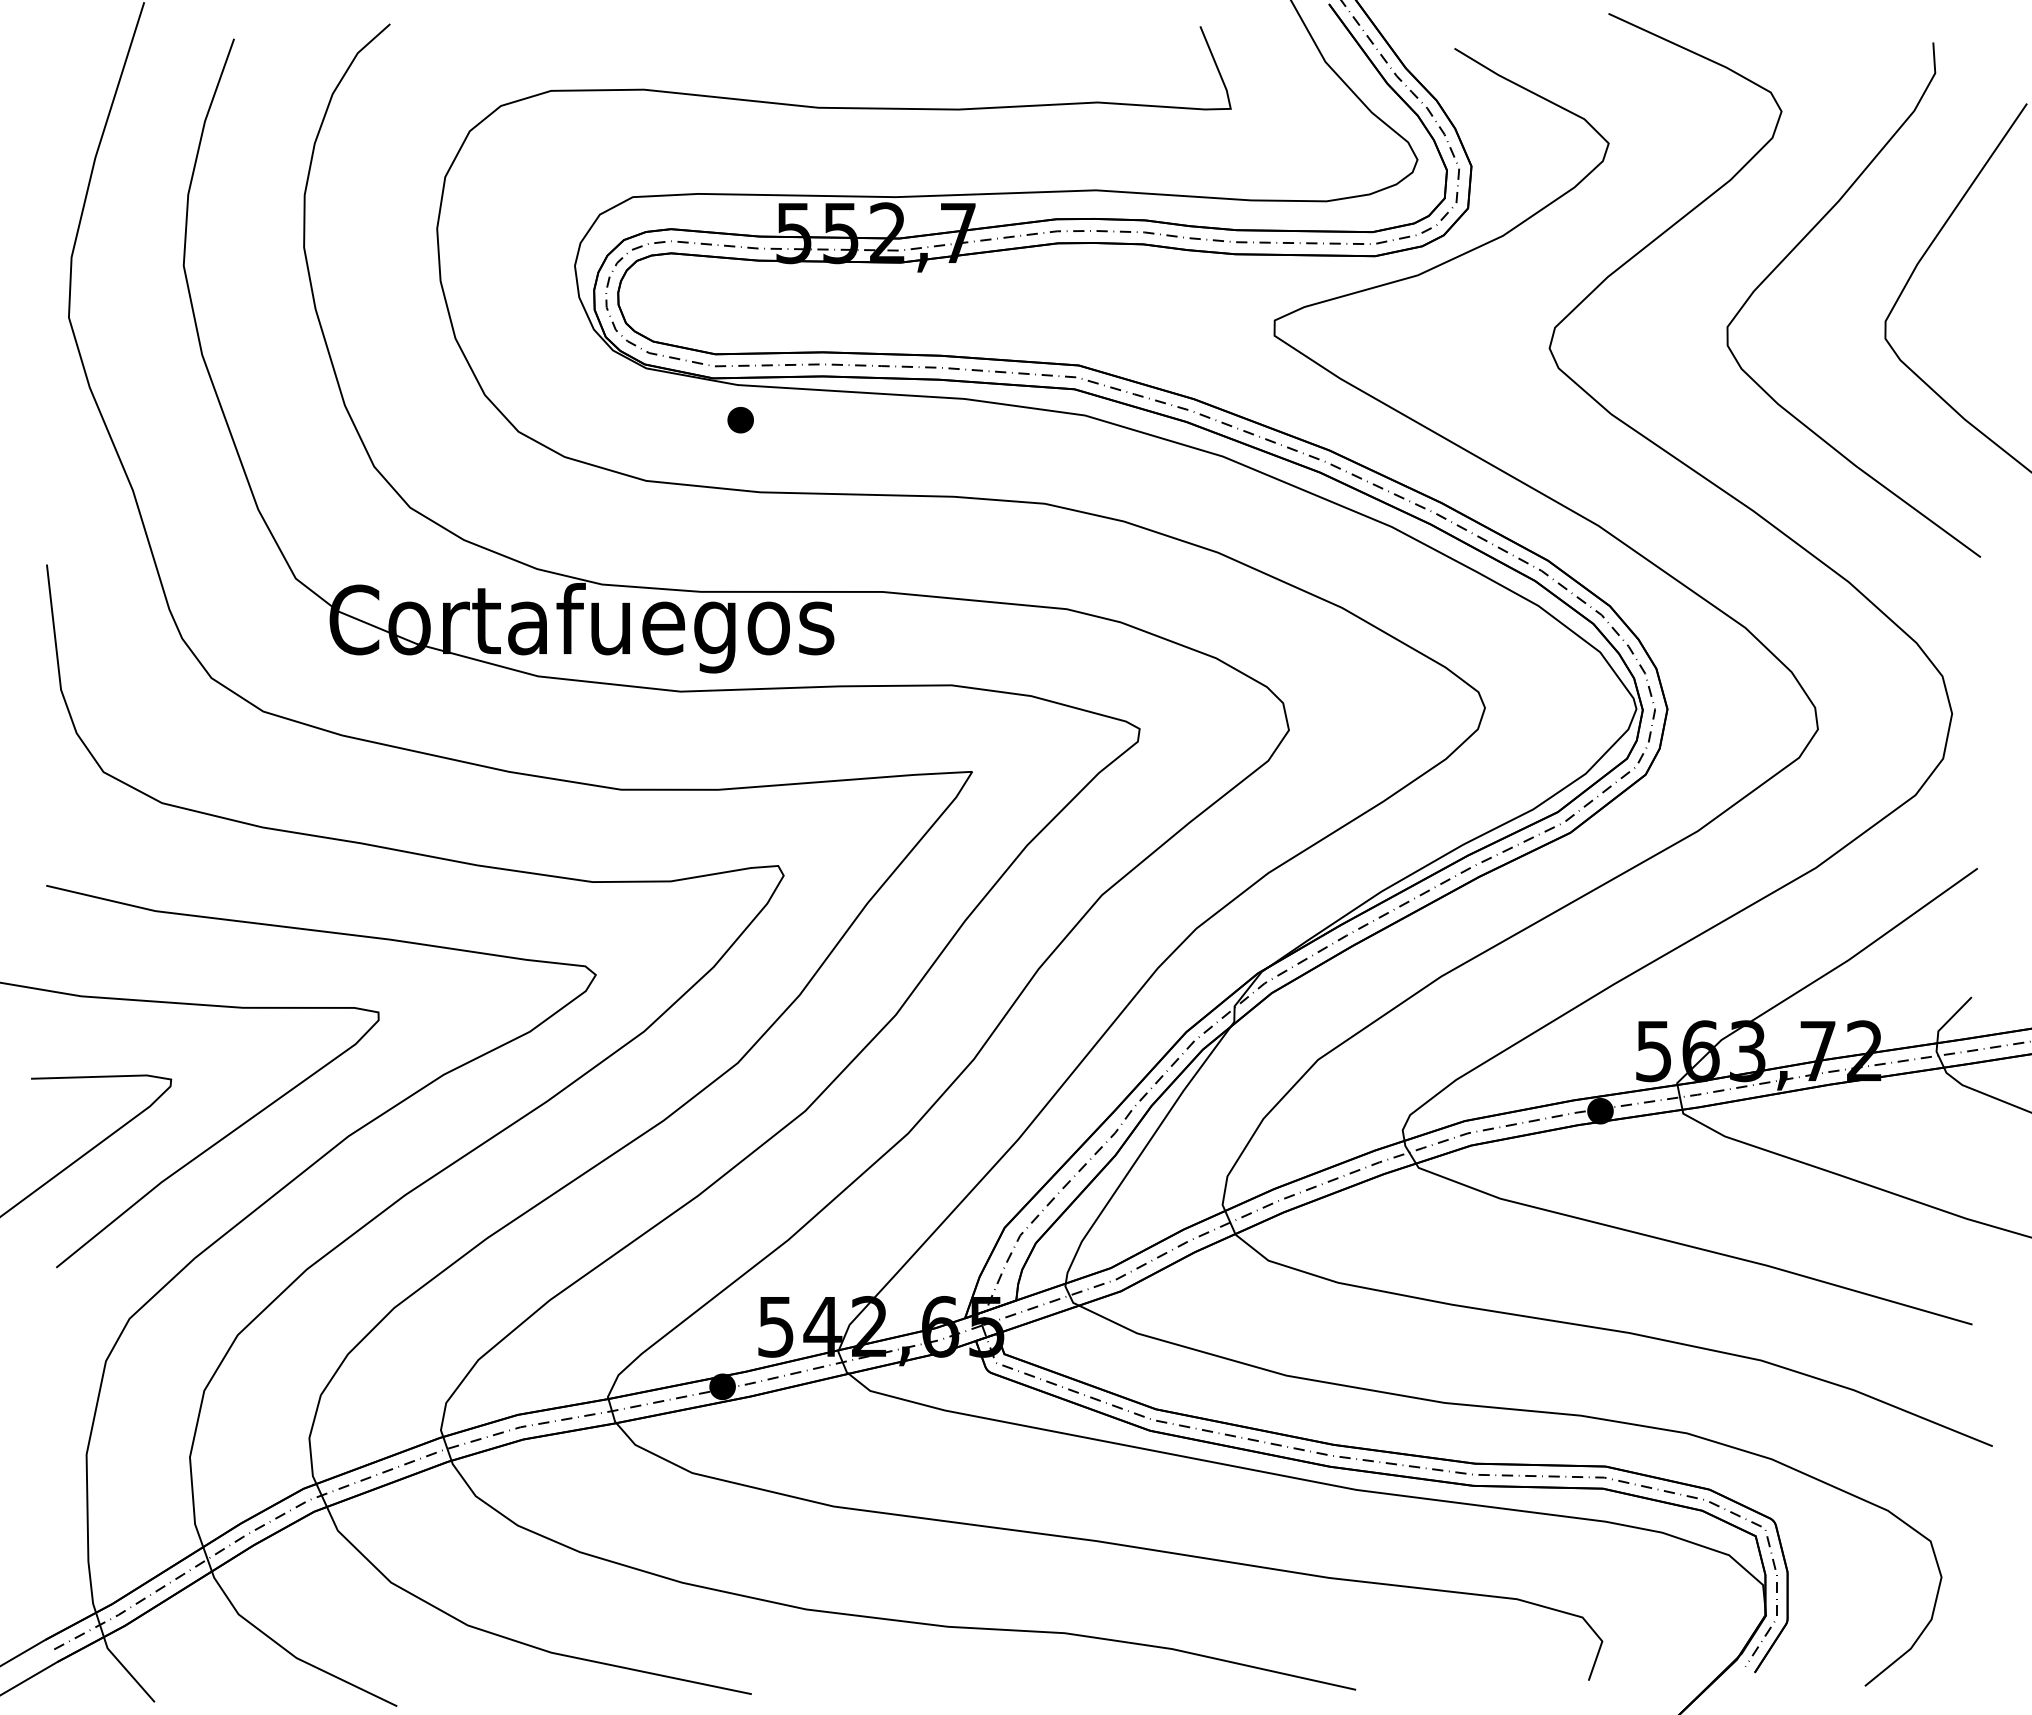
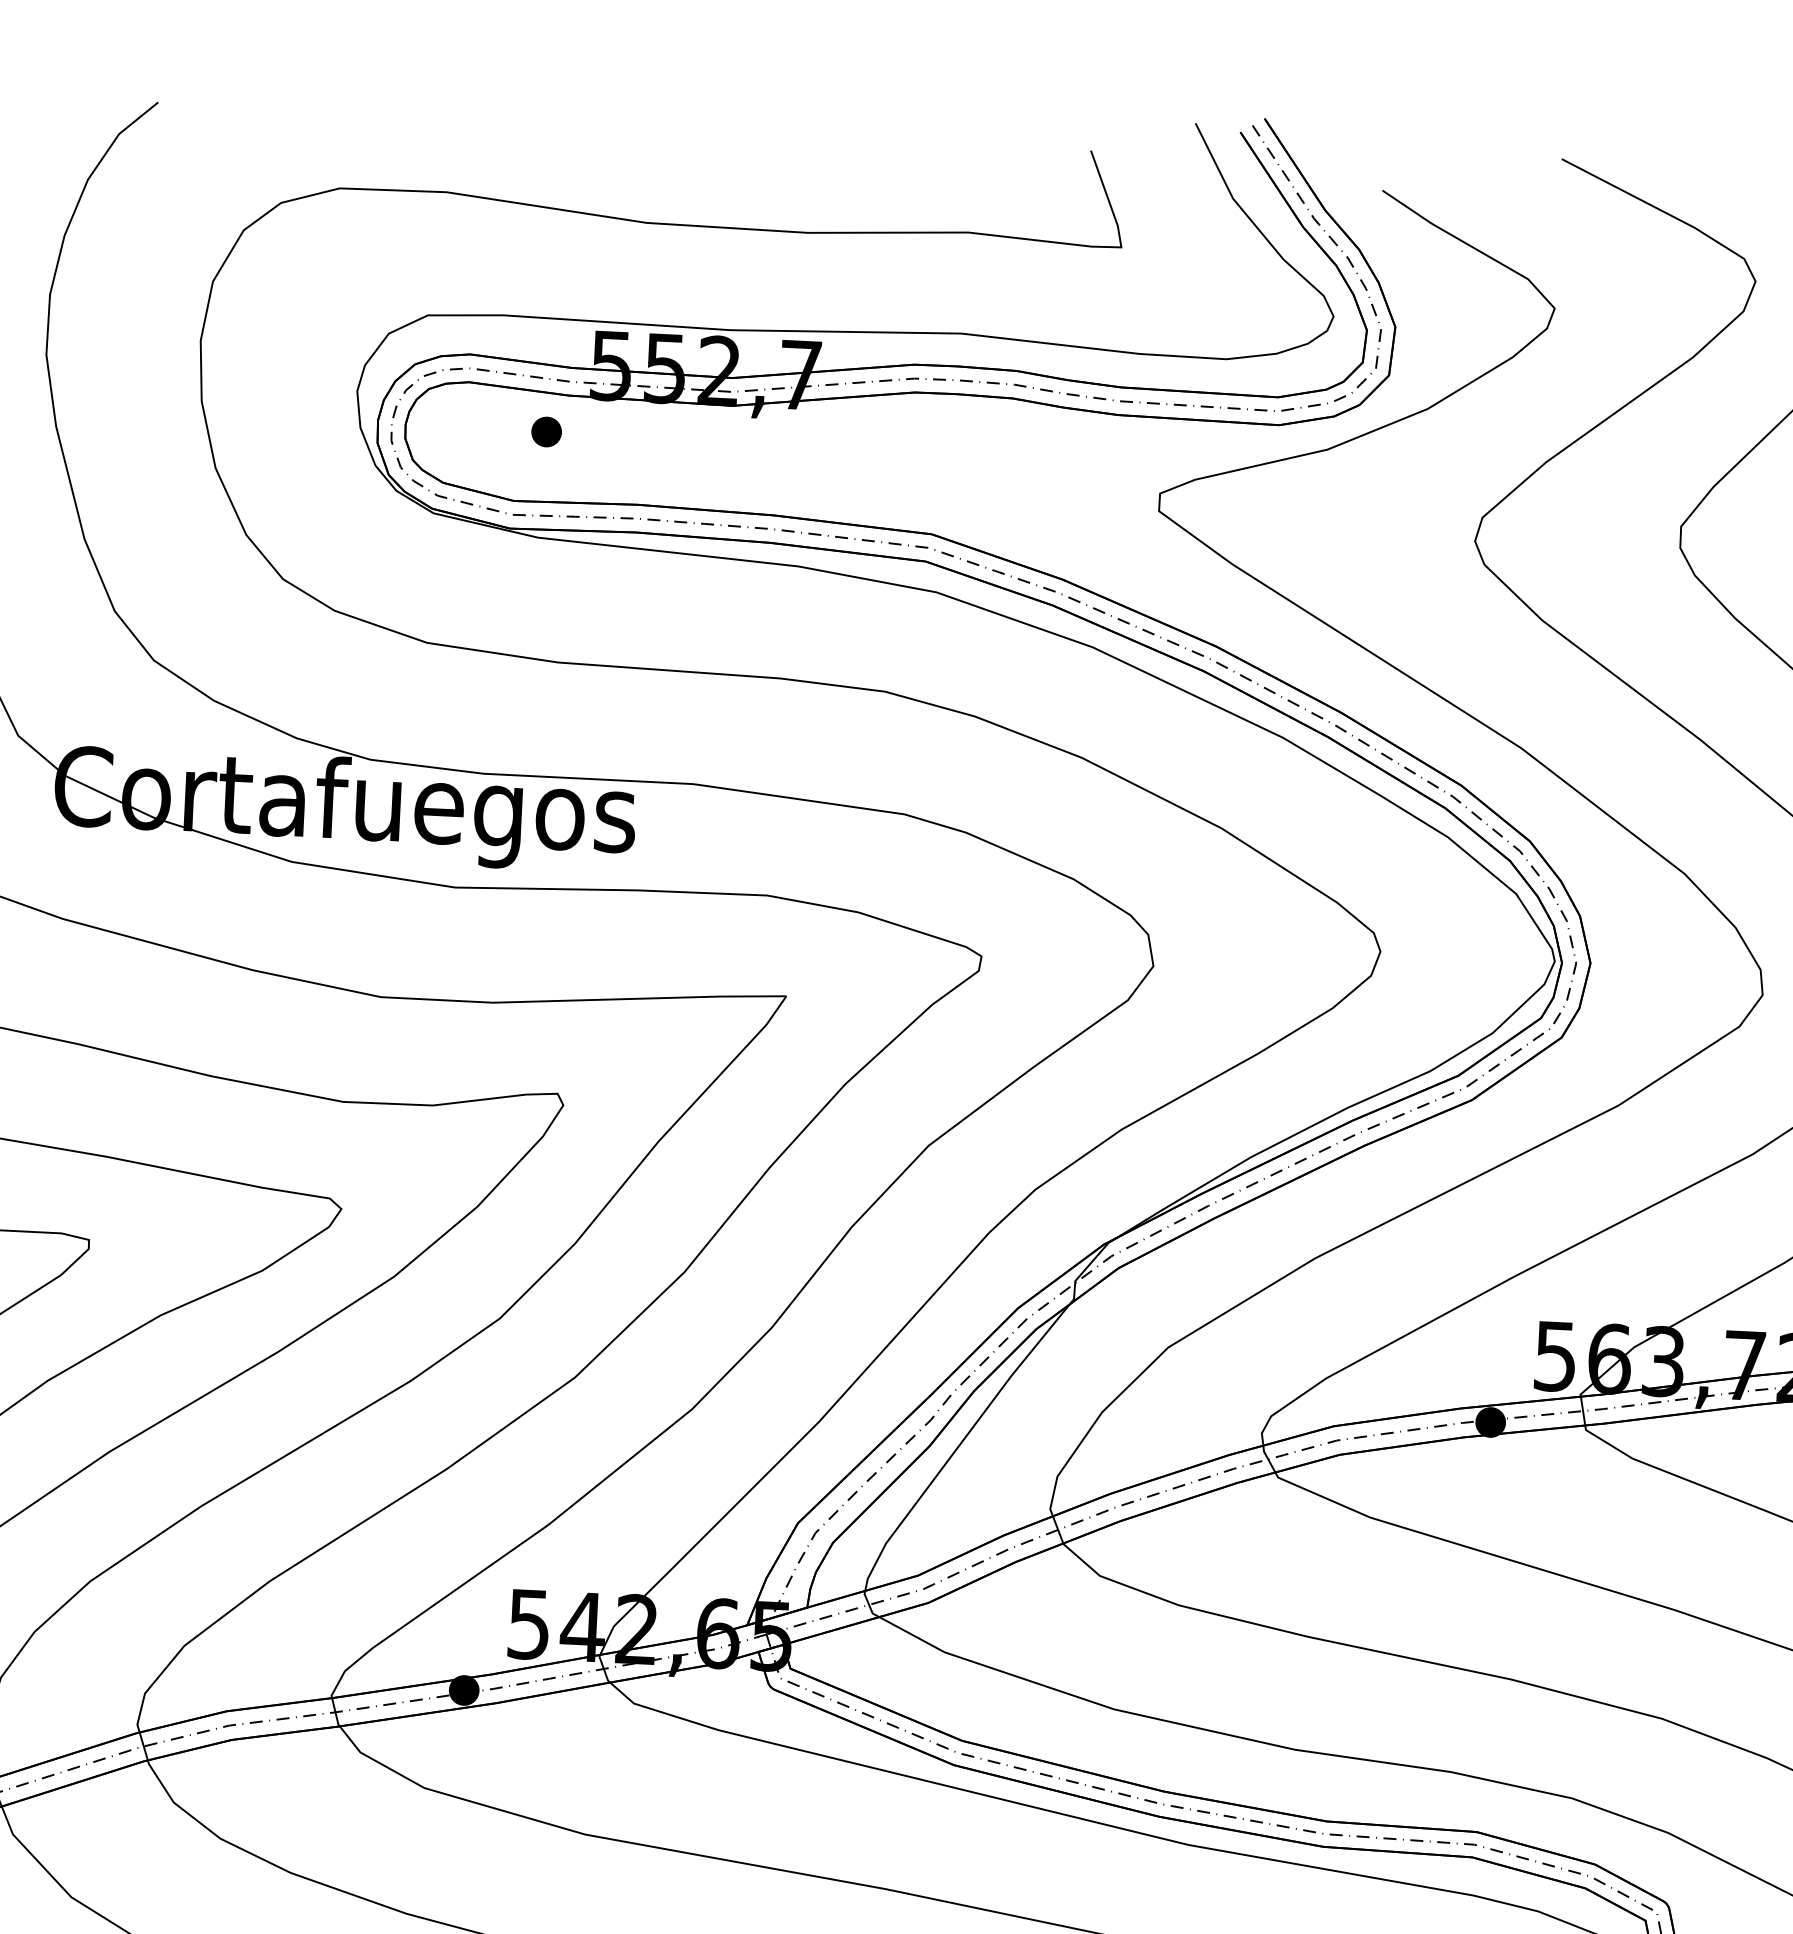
part: (740, 420) -> (546, 432), moved

